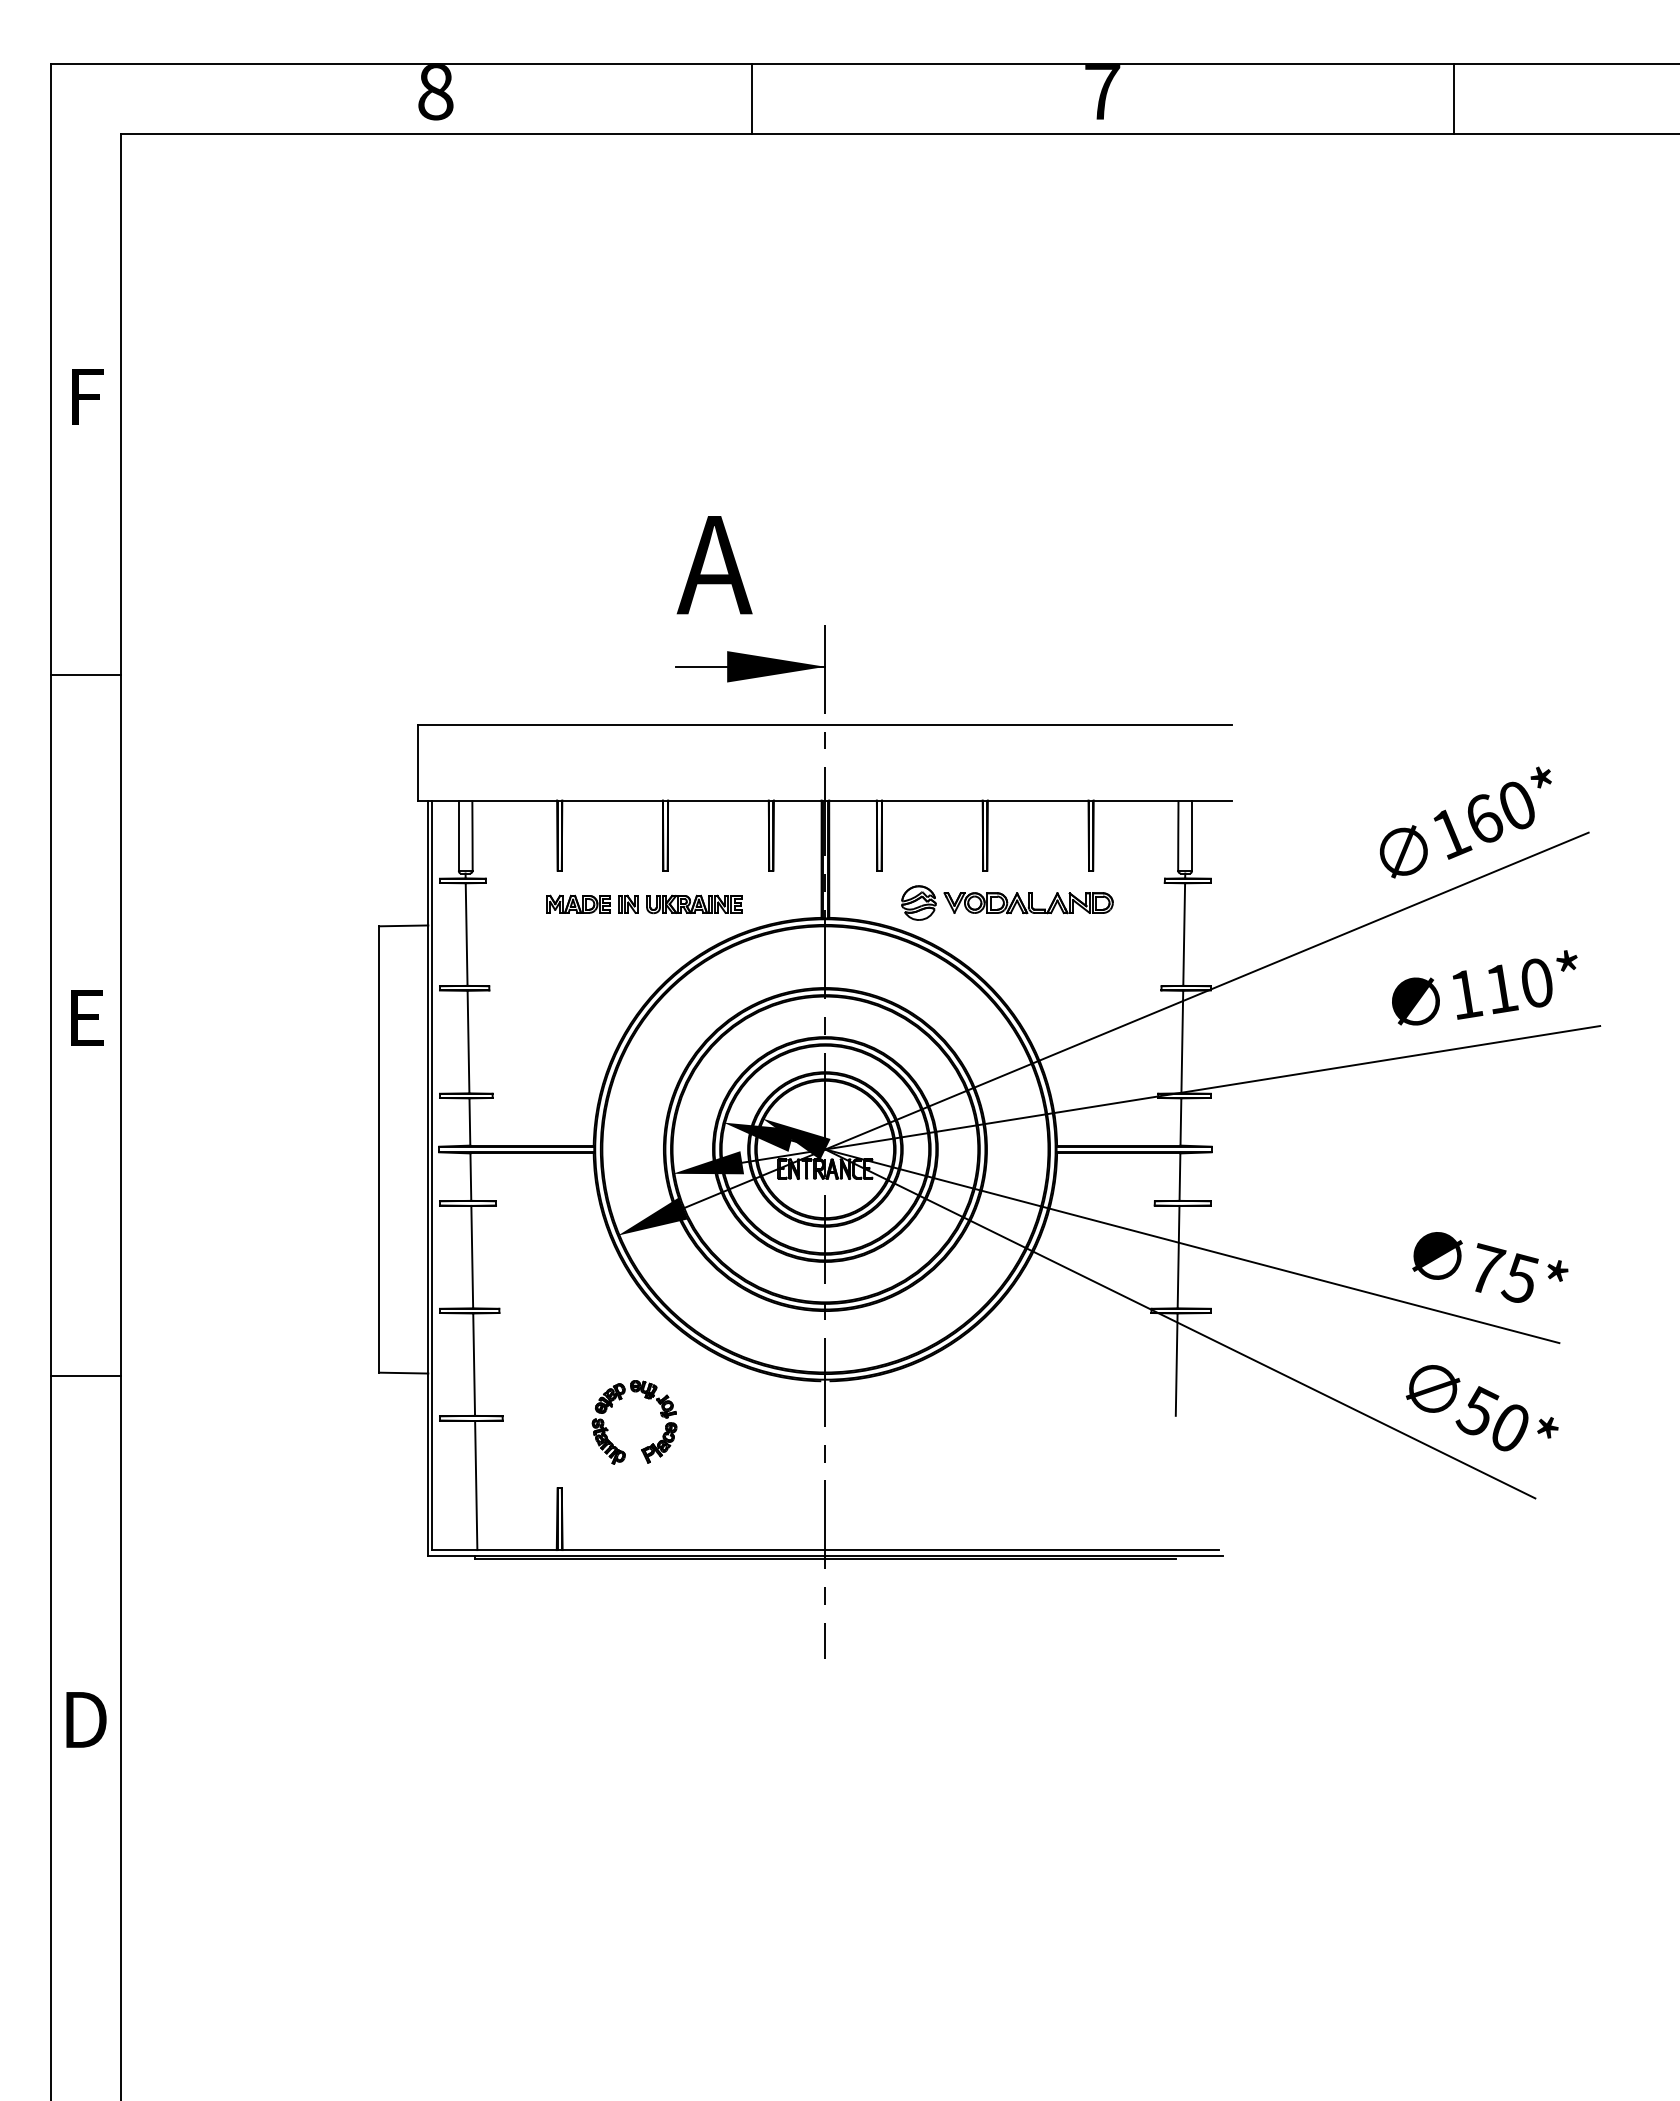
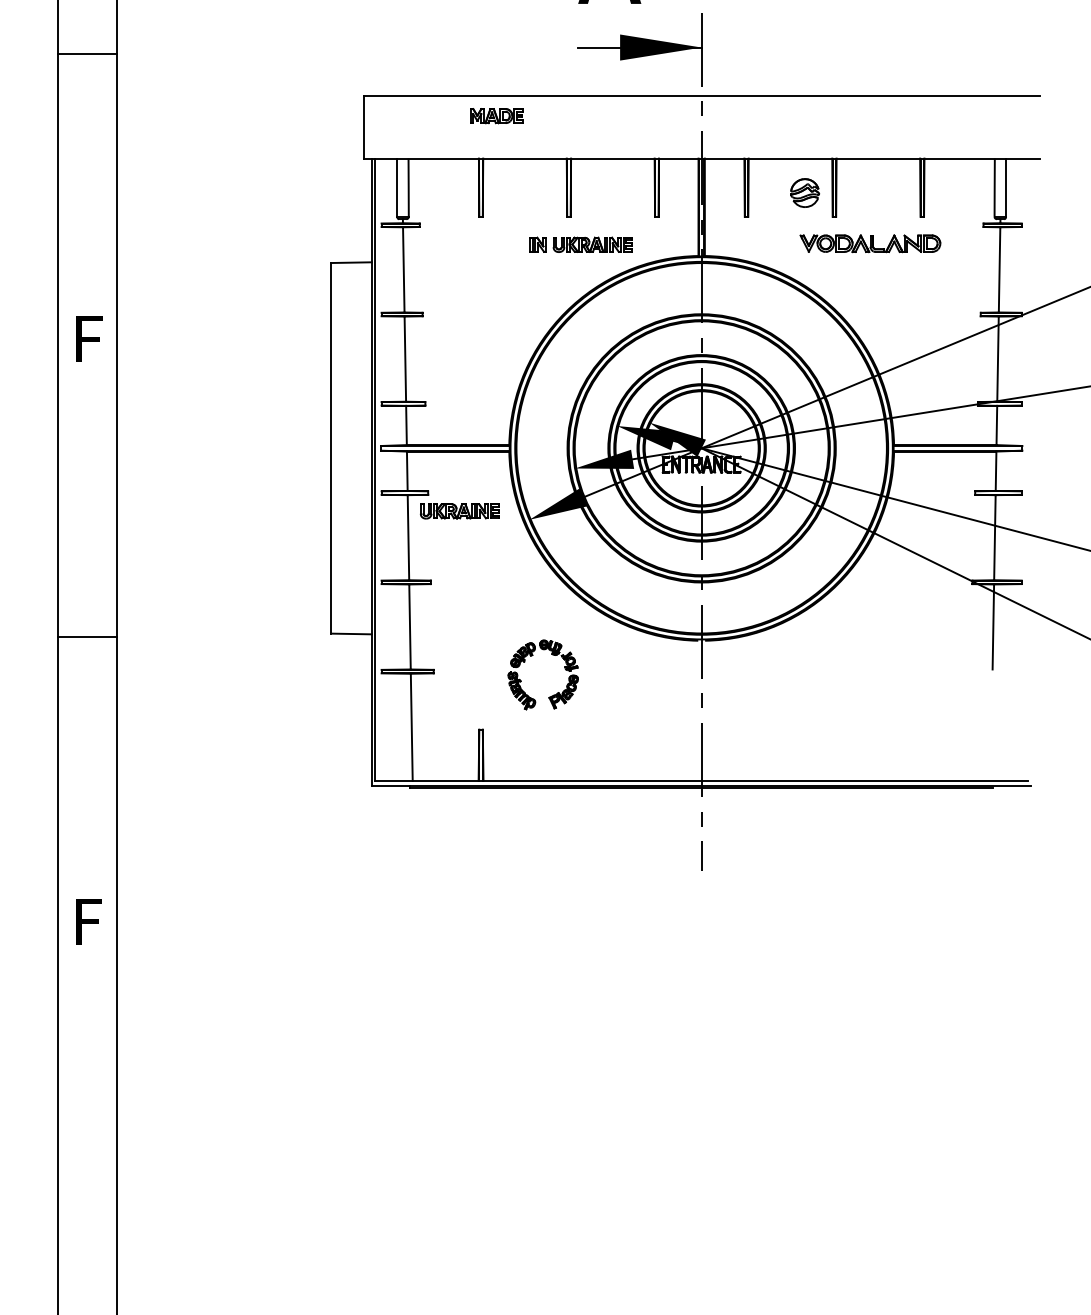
part: (918, 902) -> (804, 192), moved
part: (578, 903) -> (496, 115), moved
text: (87, 1017) -> (88, 338), E -> F
part: (534, 1225) -> (460, 511), added
text: (86, 1719) -> (88, 921), D -> F

